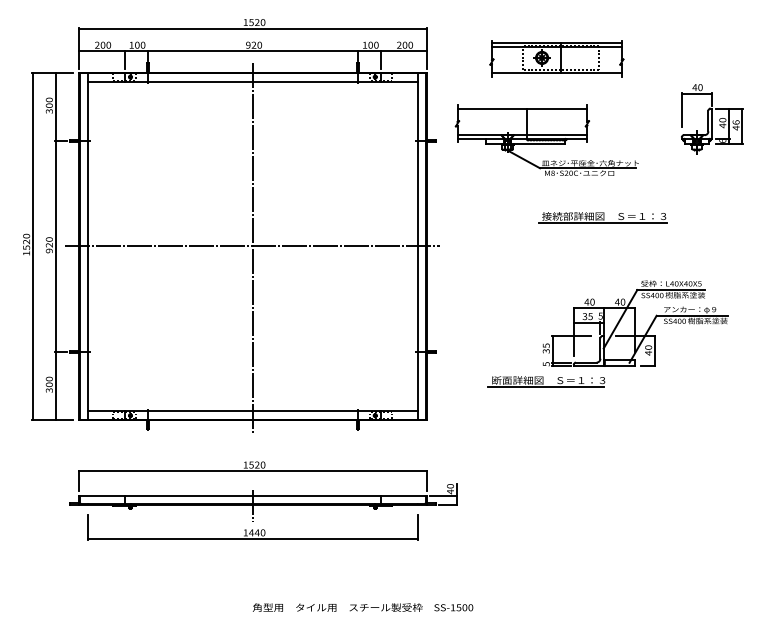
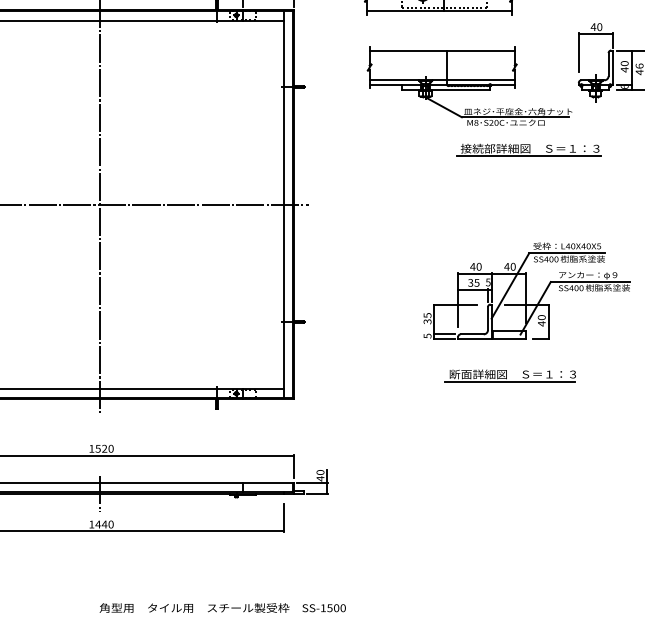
part: (546, 140) -> (469, 86), moved
part: (602, 217) -> (528, 149), moved
part: (546, 381) -> (510, 375), moved

